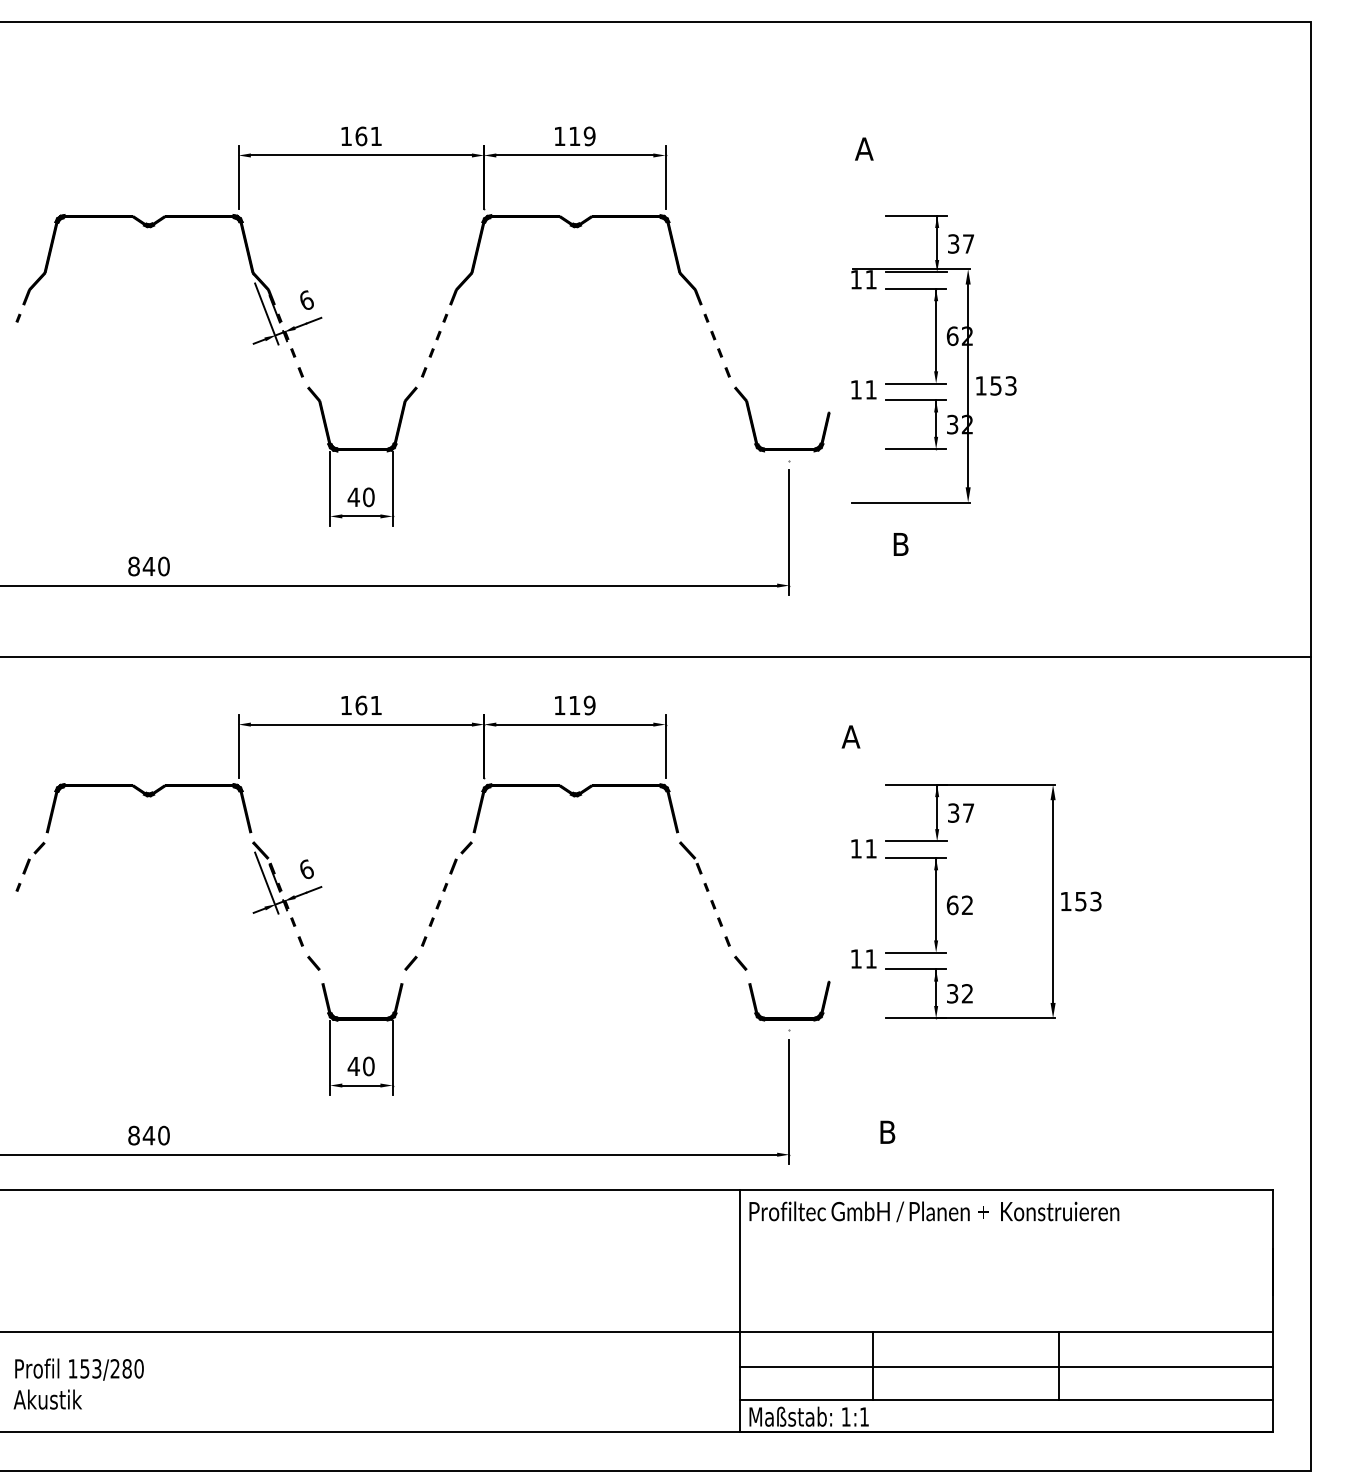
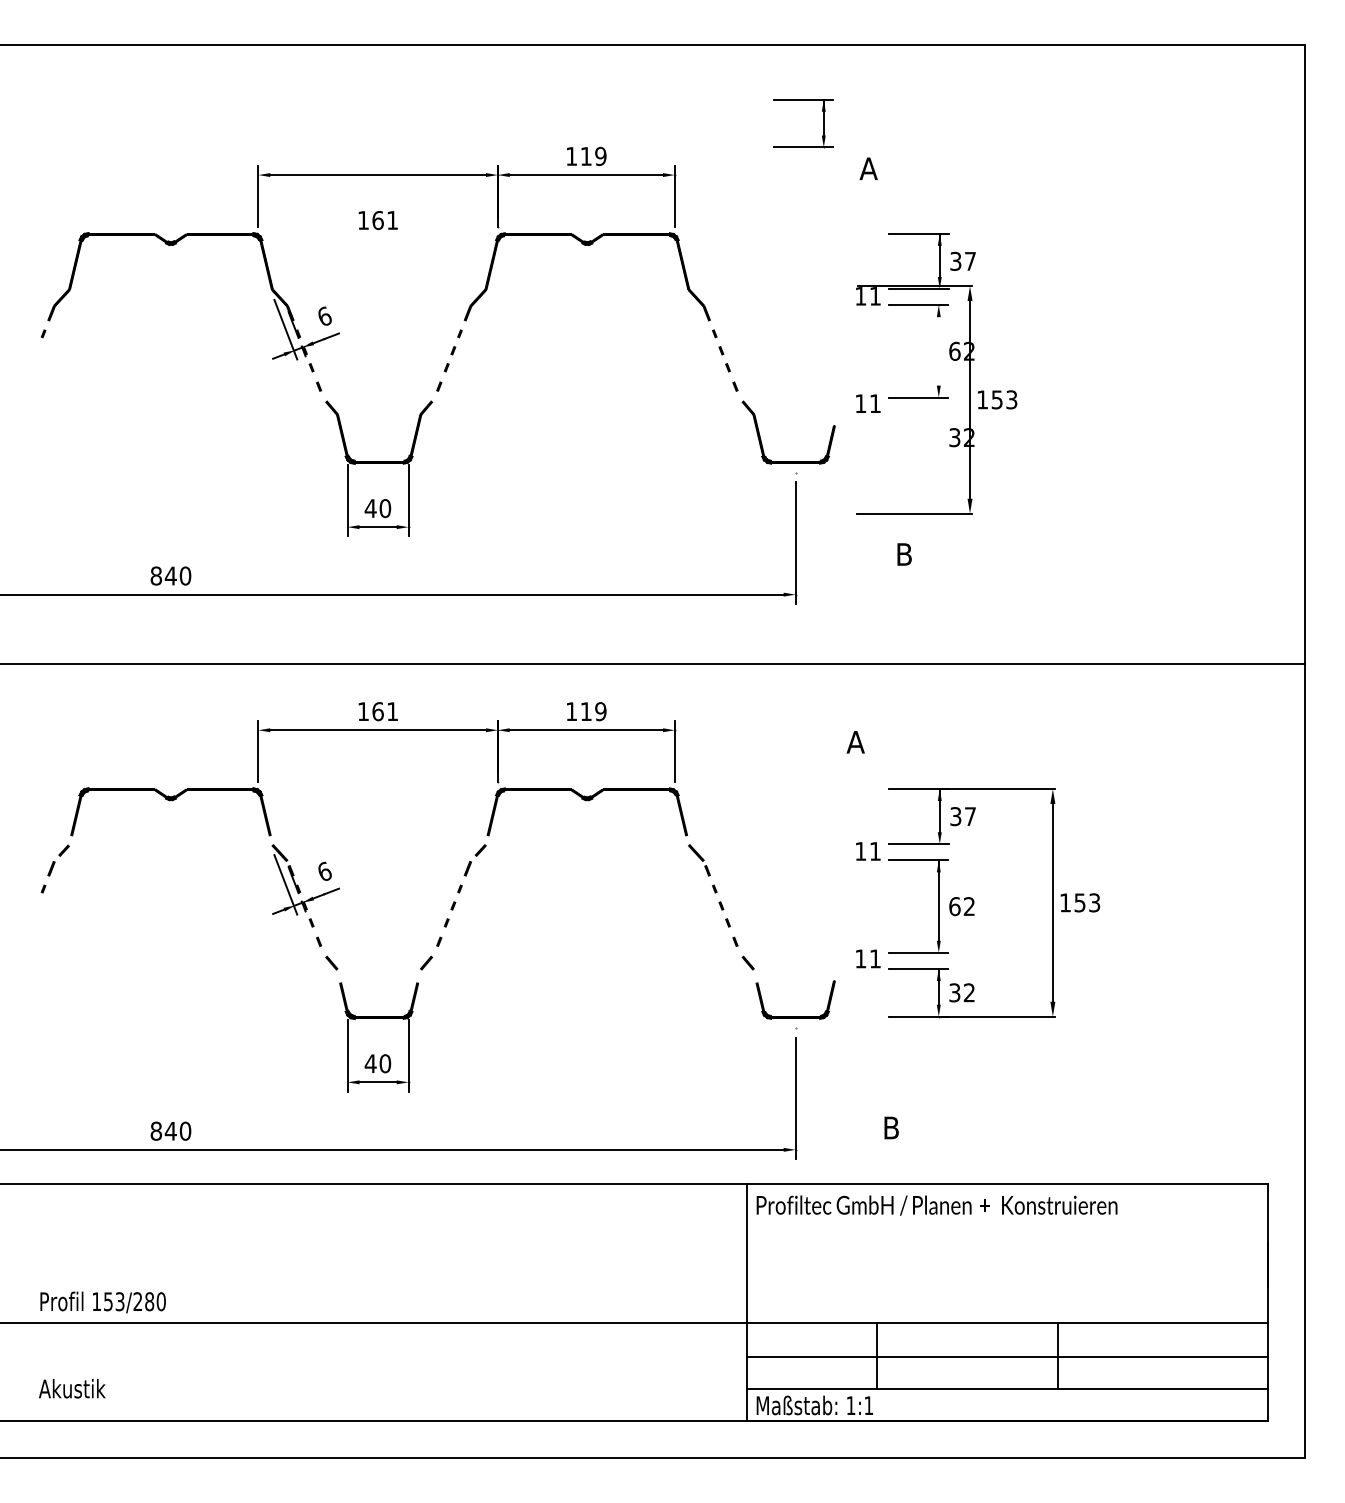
text: (360, 135) -> (377, 219), moved
line: (935, 330) -> (938, 345), removed
part: (935, 424) -> (823, 123), moved
text: (78, 1369) -> (102, 1302), moved

